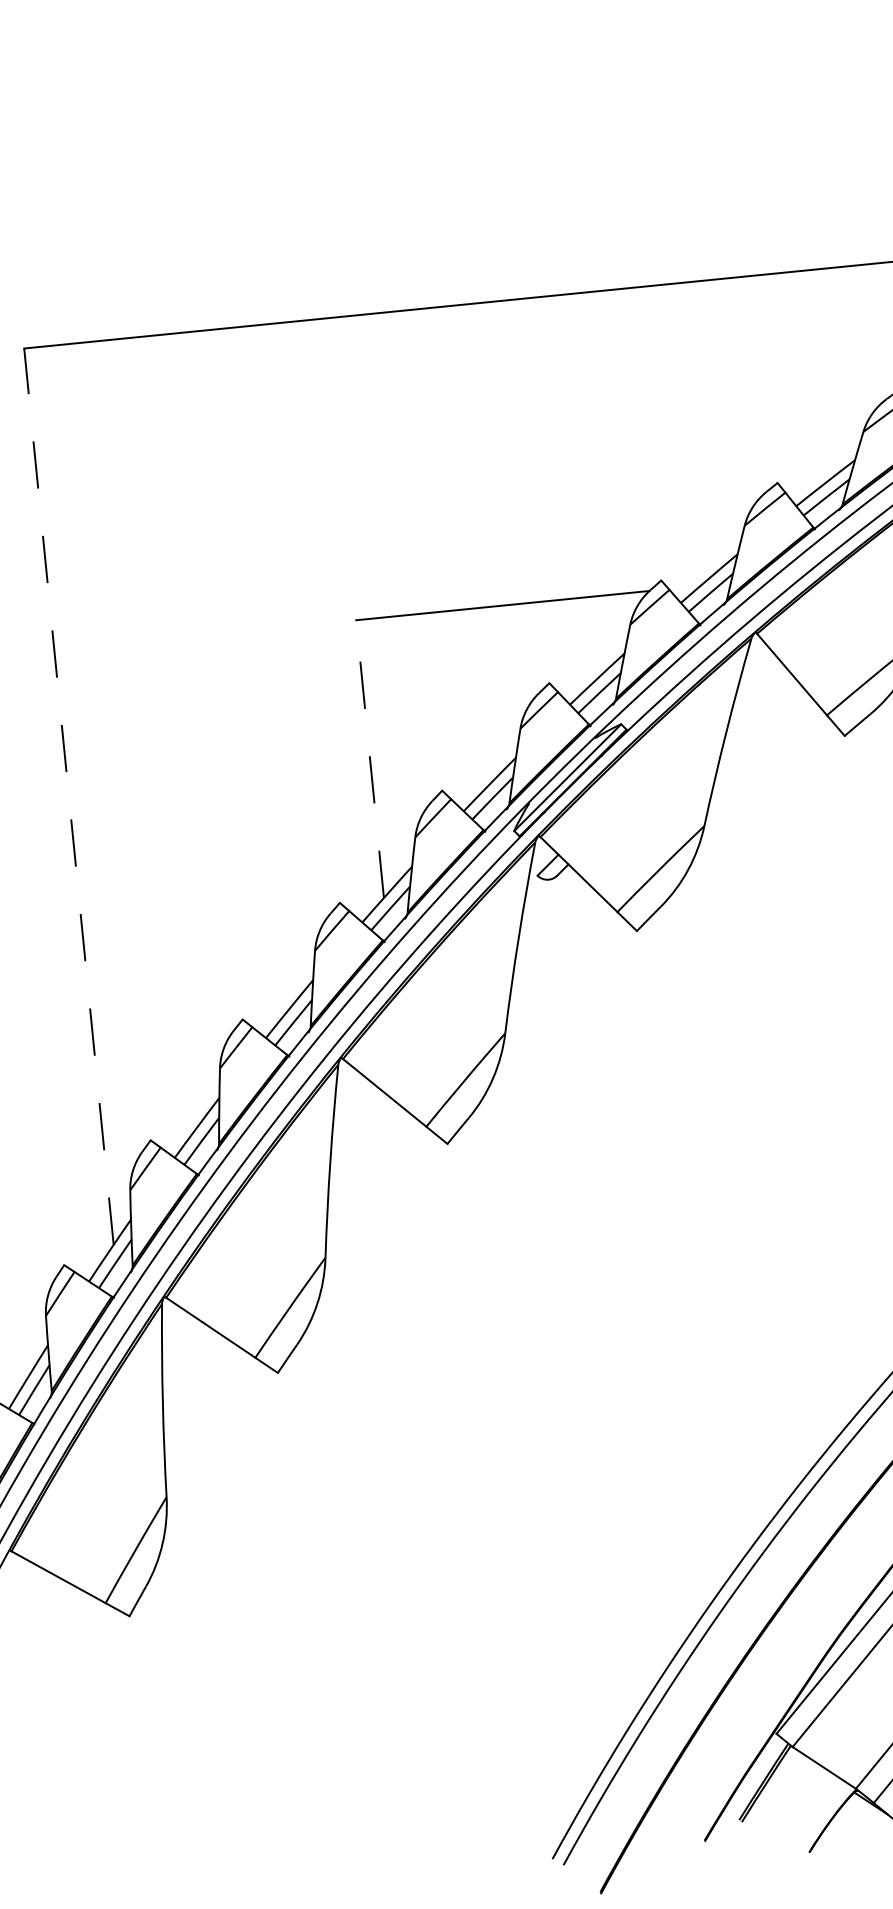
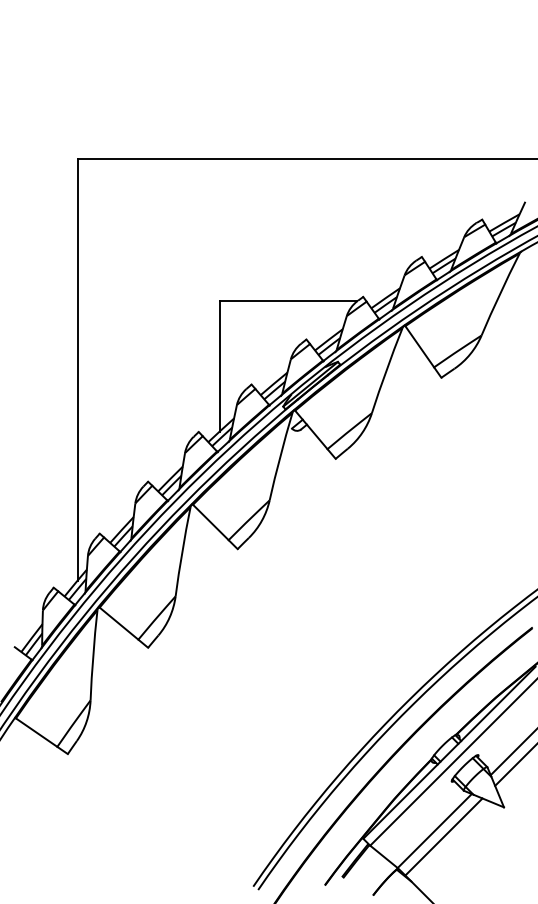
line: (370, 759) -> (219, 366), dashed -> solid
line: (68, 797) -> (77, 370), dashed -> solid

